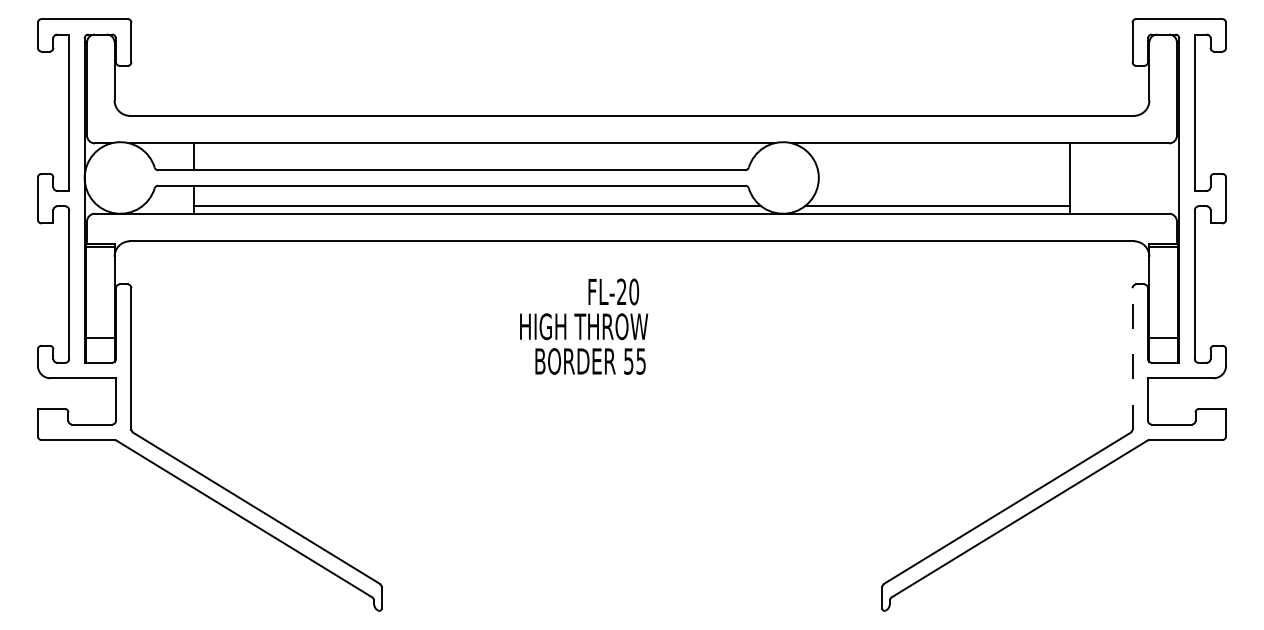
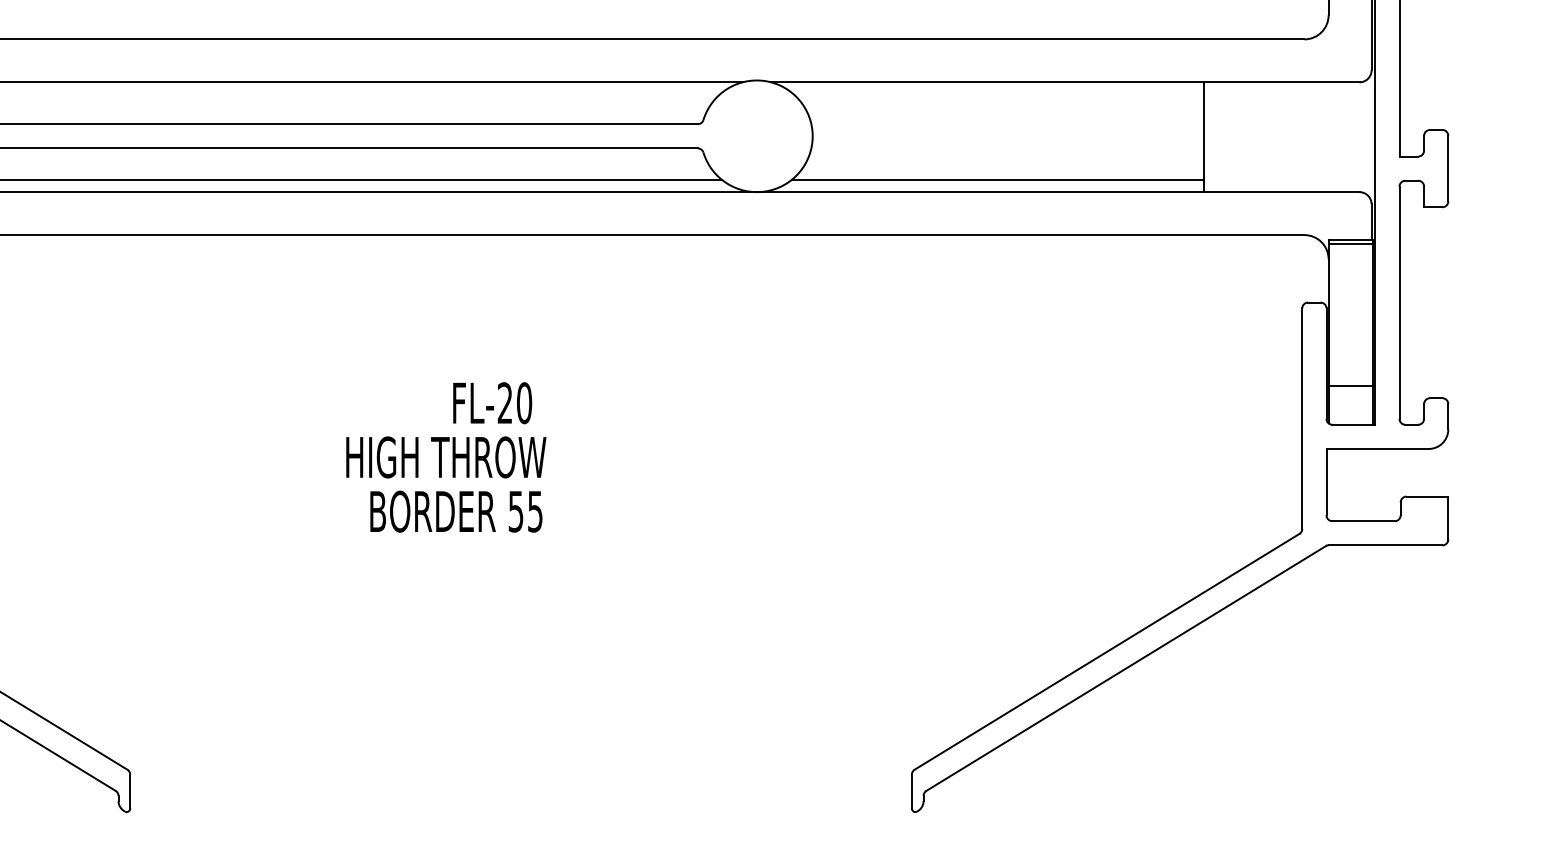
text: (584, 326) -> (446, 457), moved
line: (1132, 358) -> (1302, 418), dashed -> solid

